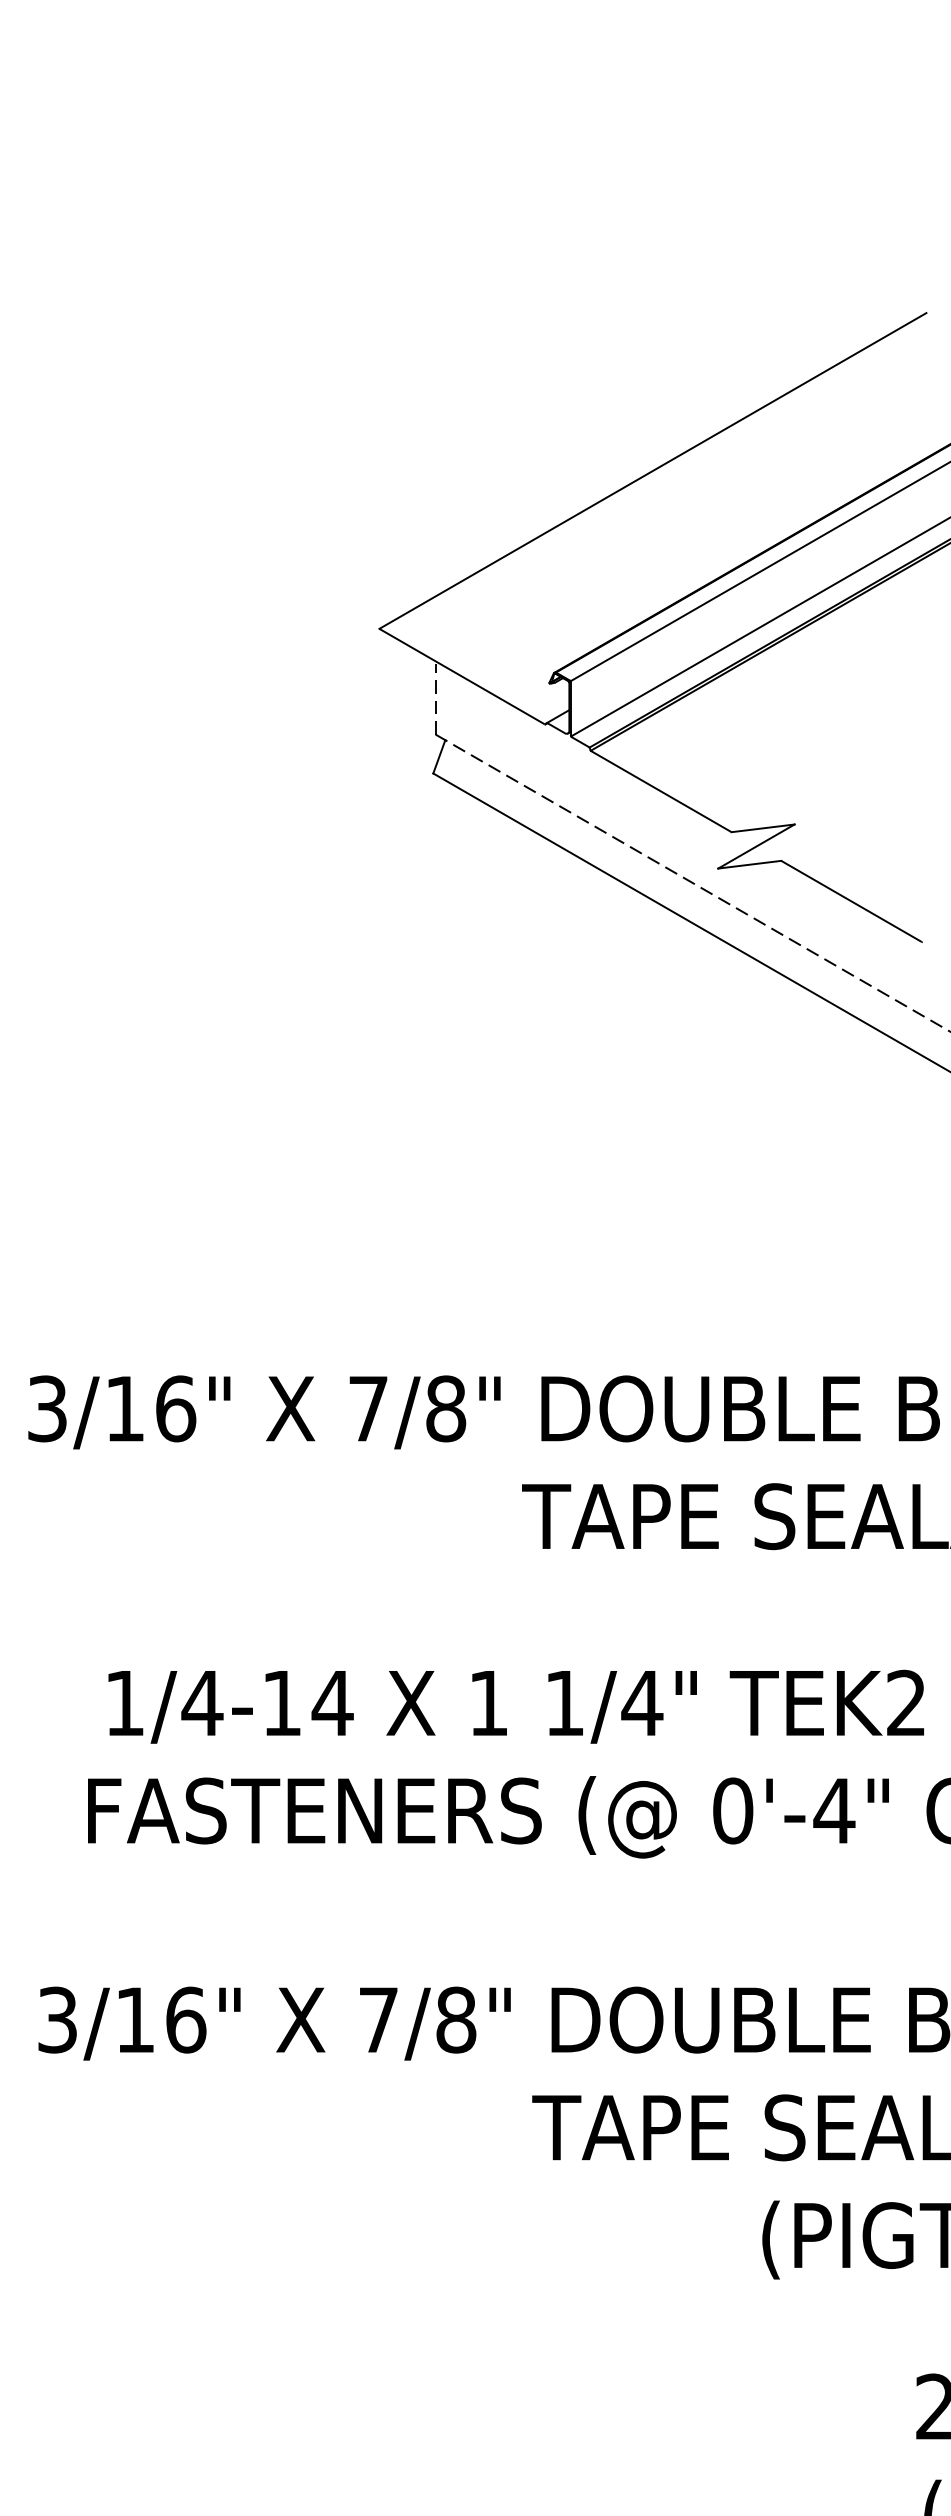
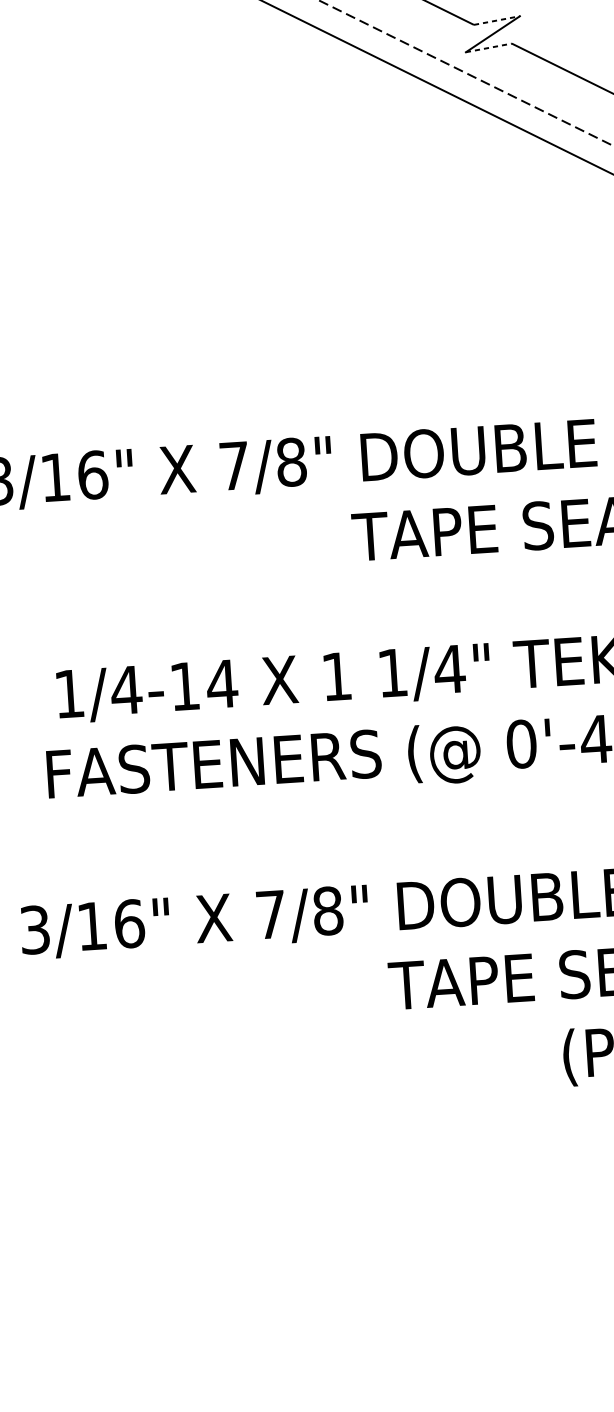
line: (763, 828) -> (497, 20), solid -> dashed
line: (749, 864) -> (488, 47), solid -> dashed

